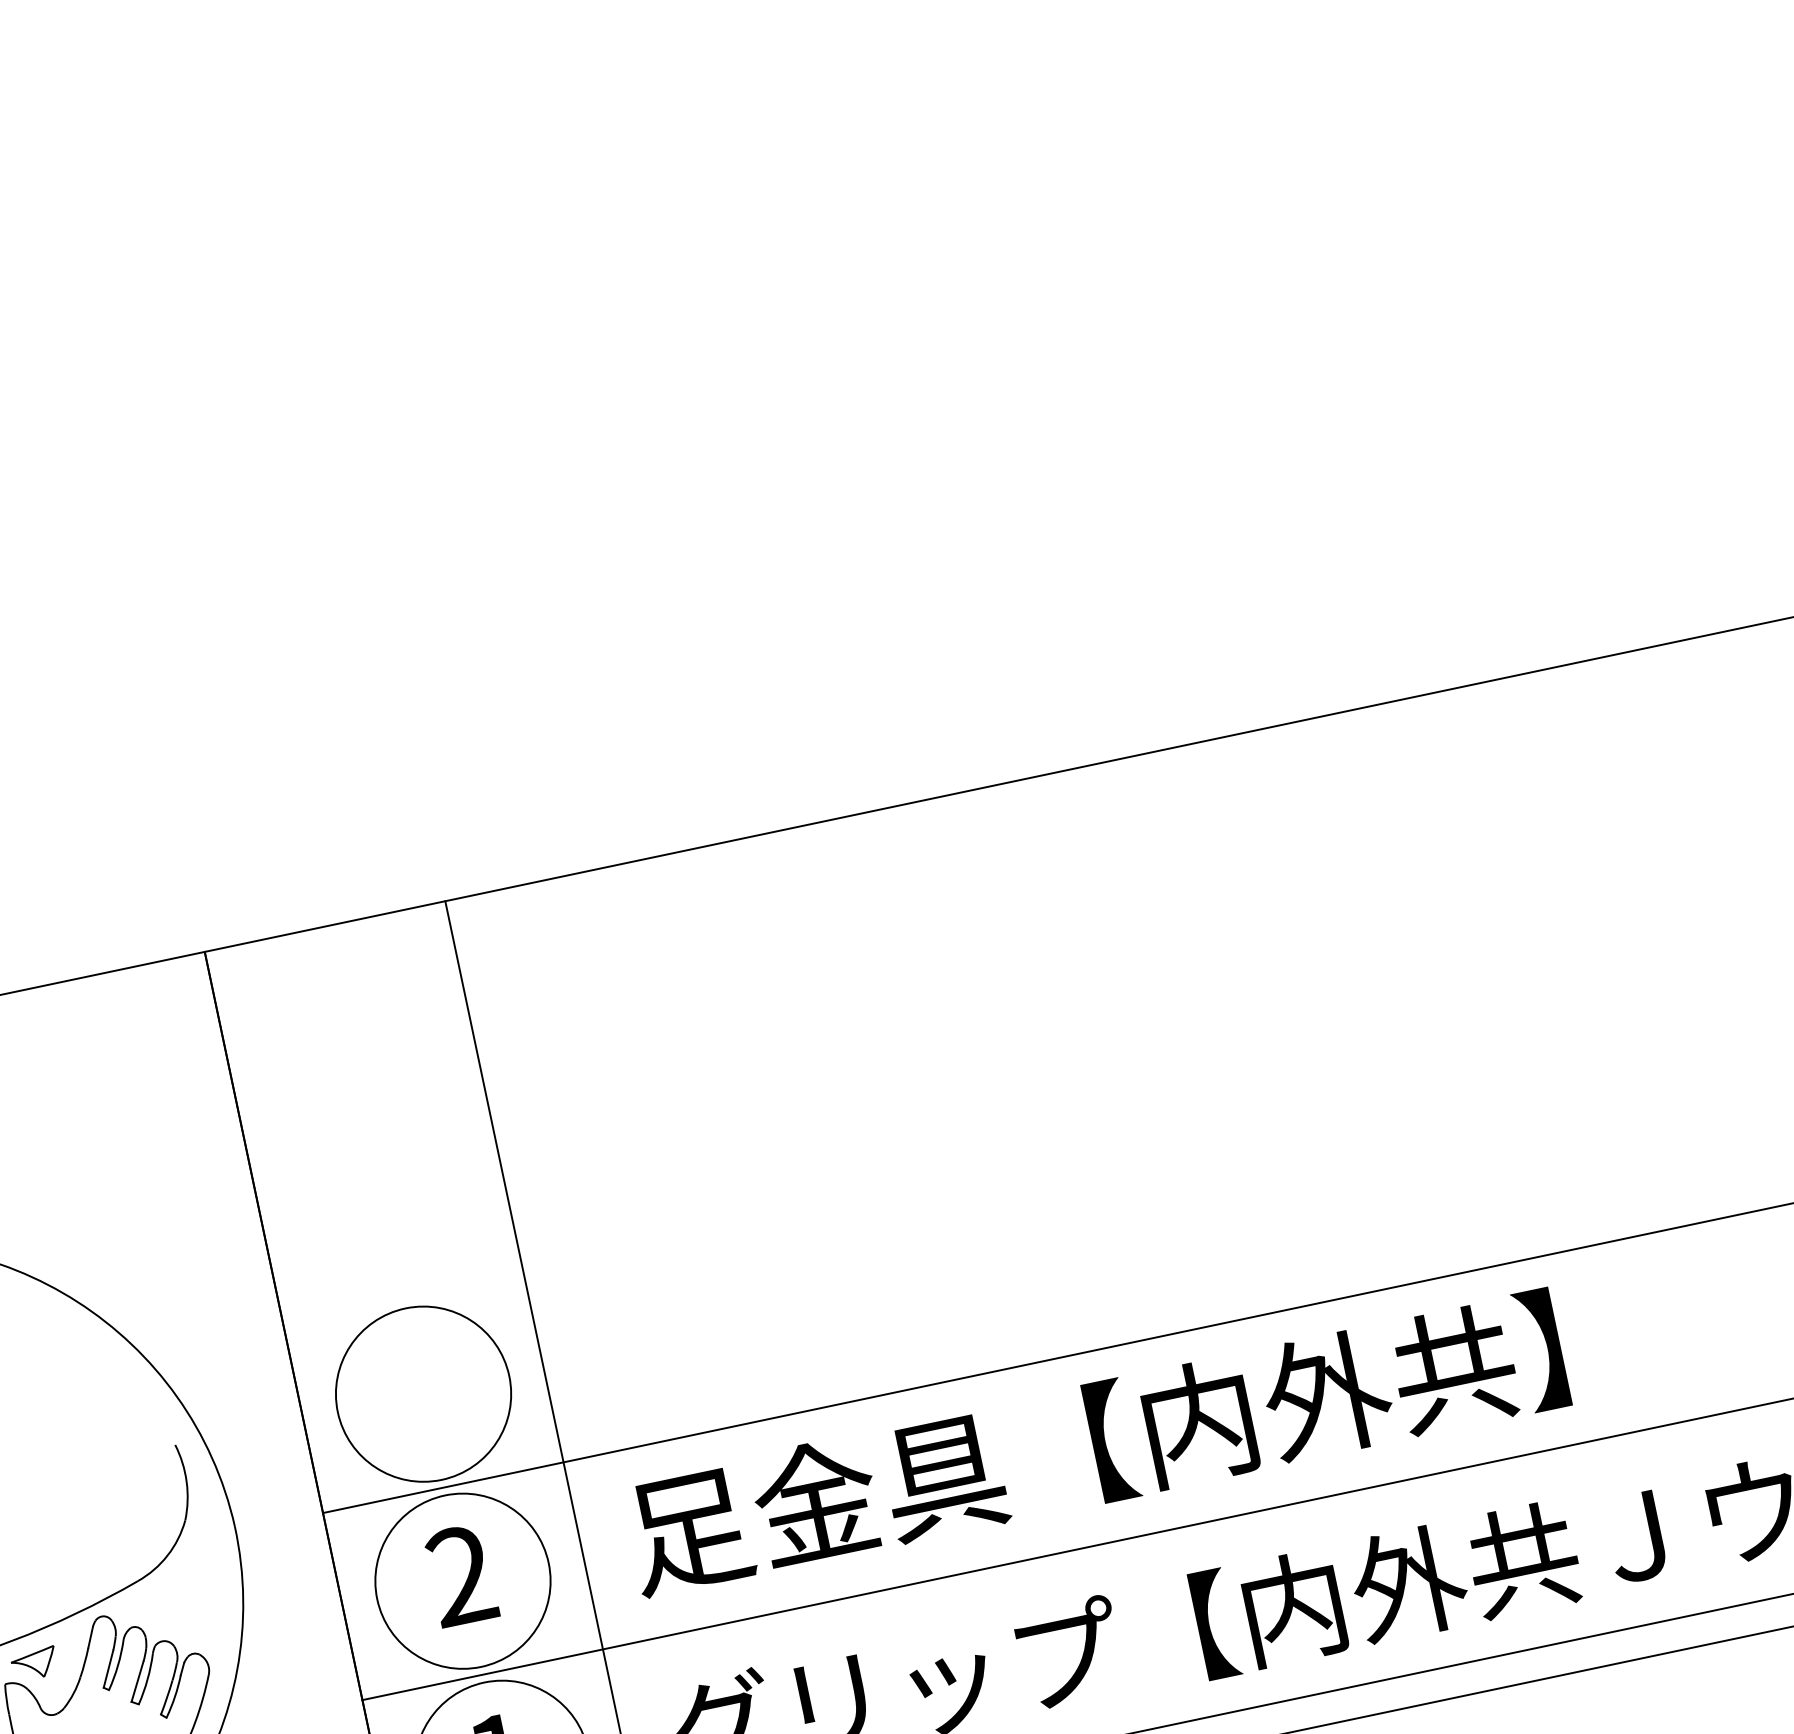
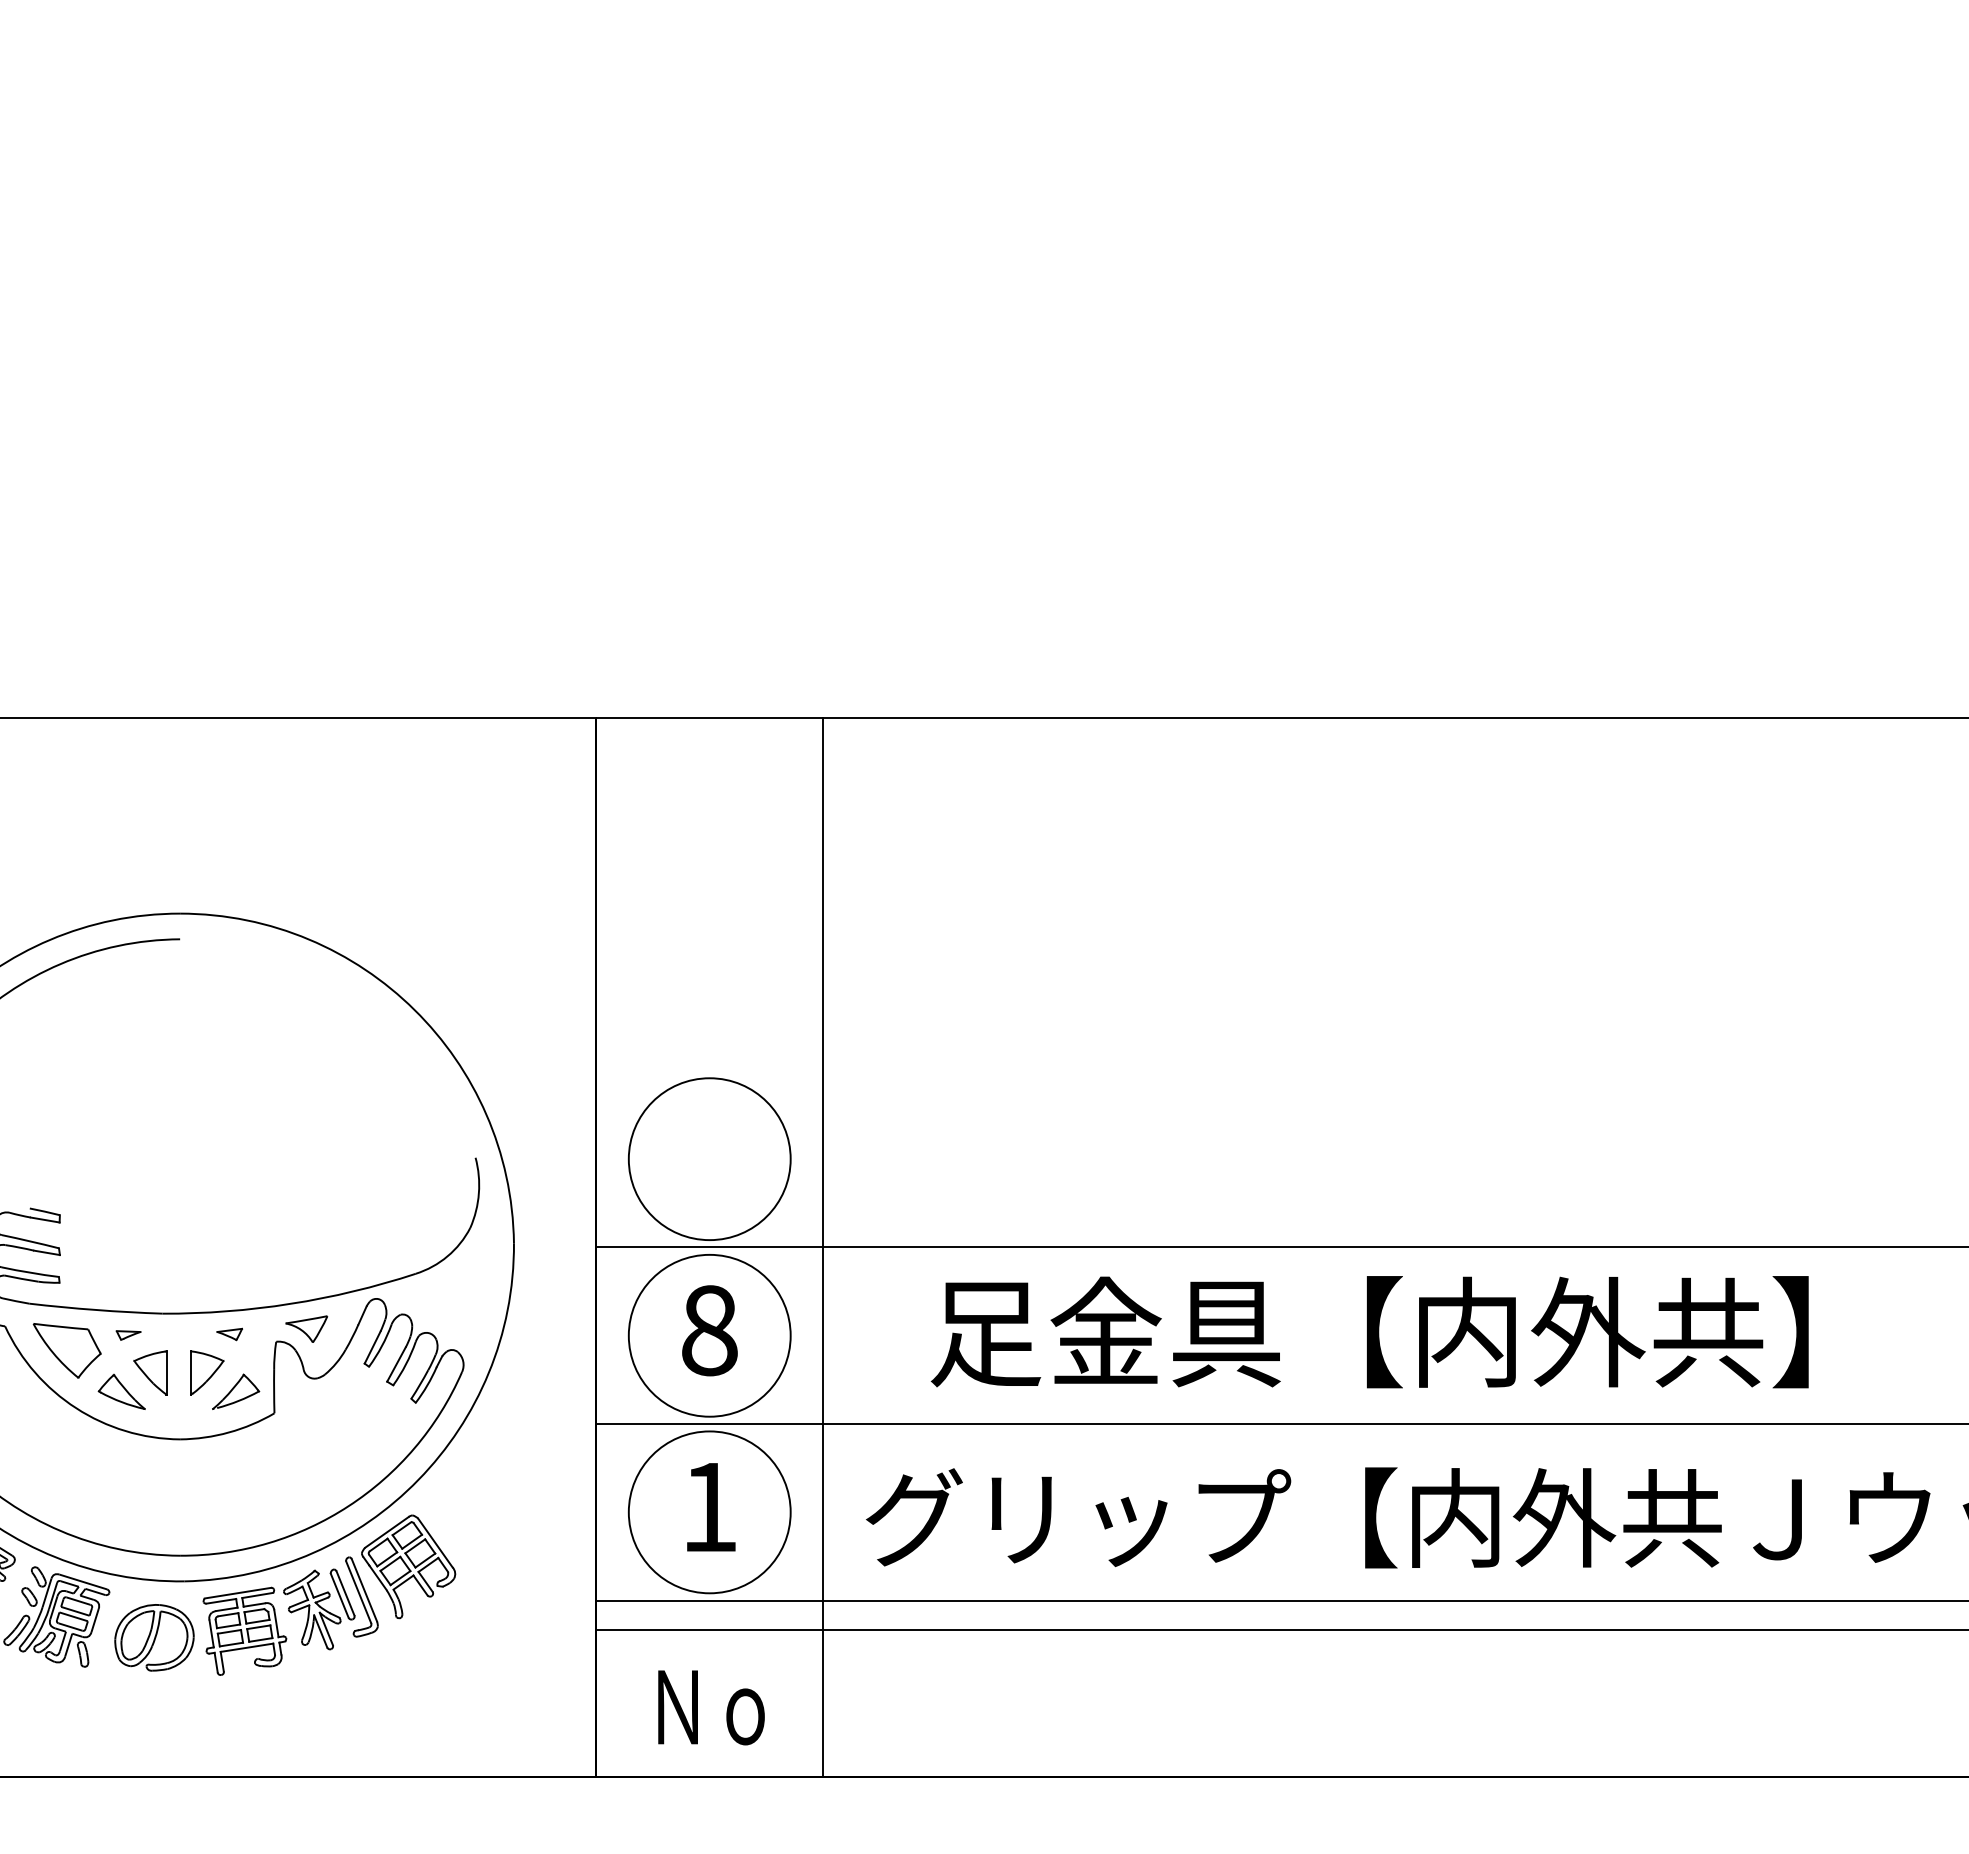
text: (1095, 1444) -> (1369, 1332), moved
text: (461, 1575) -> (709, 1330), 2 -> 8

